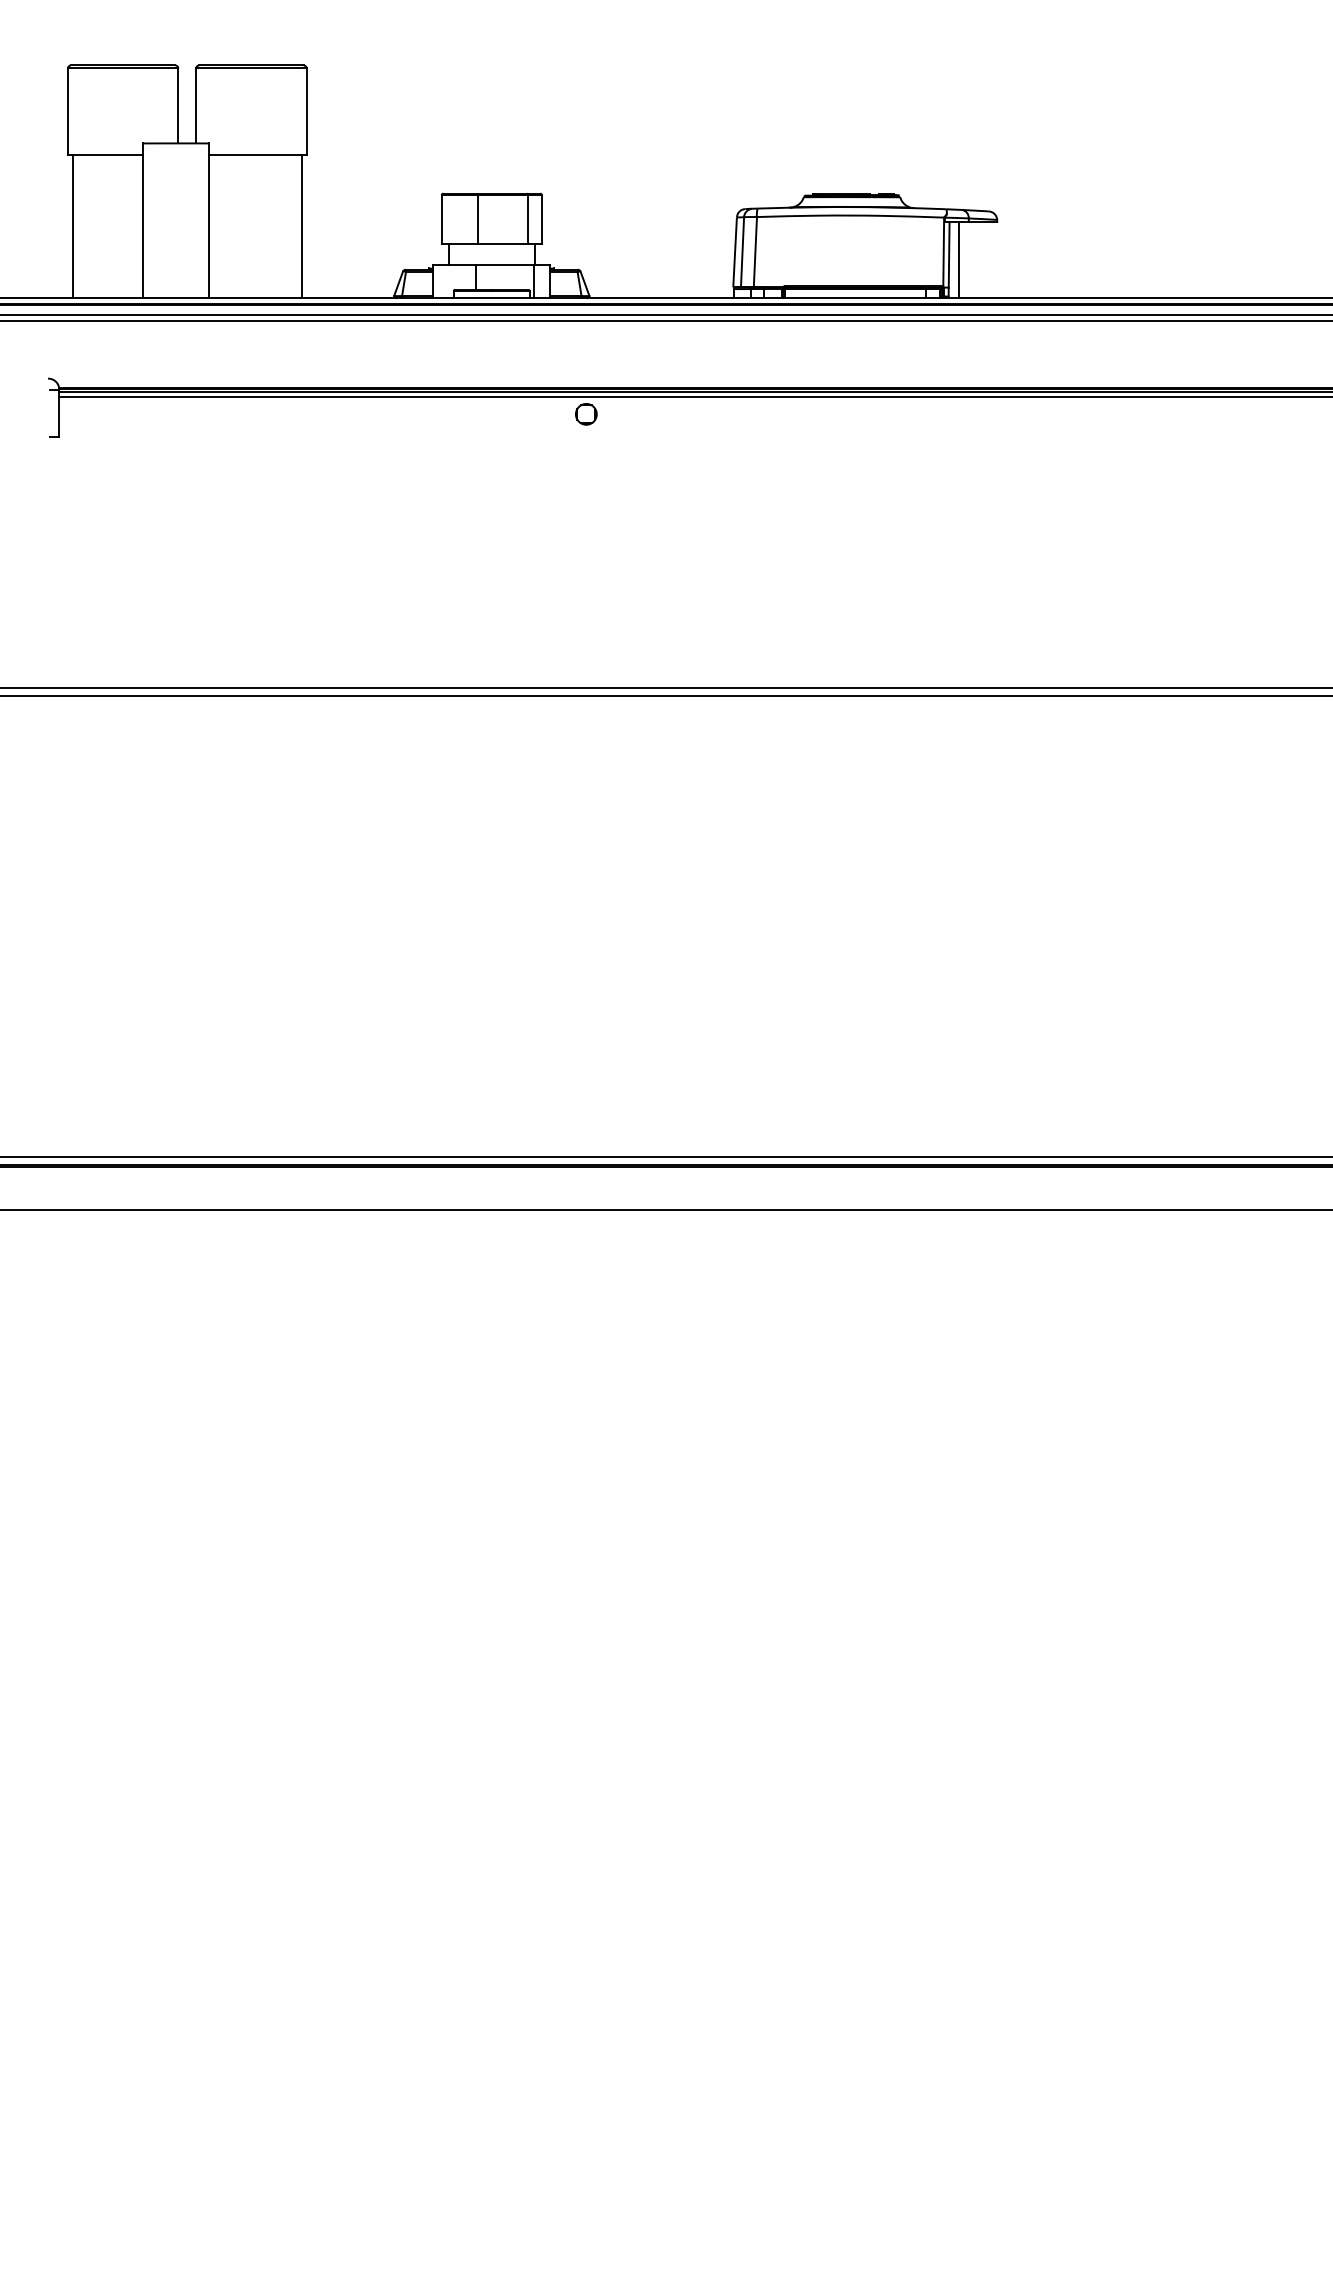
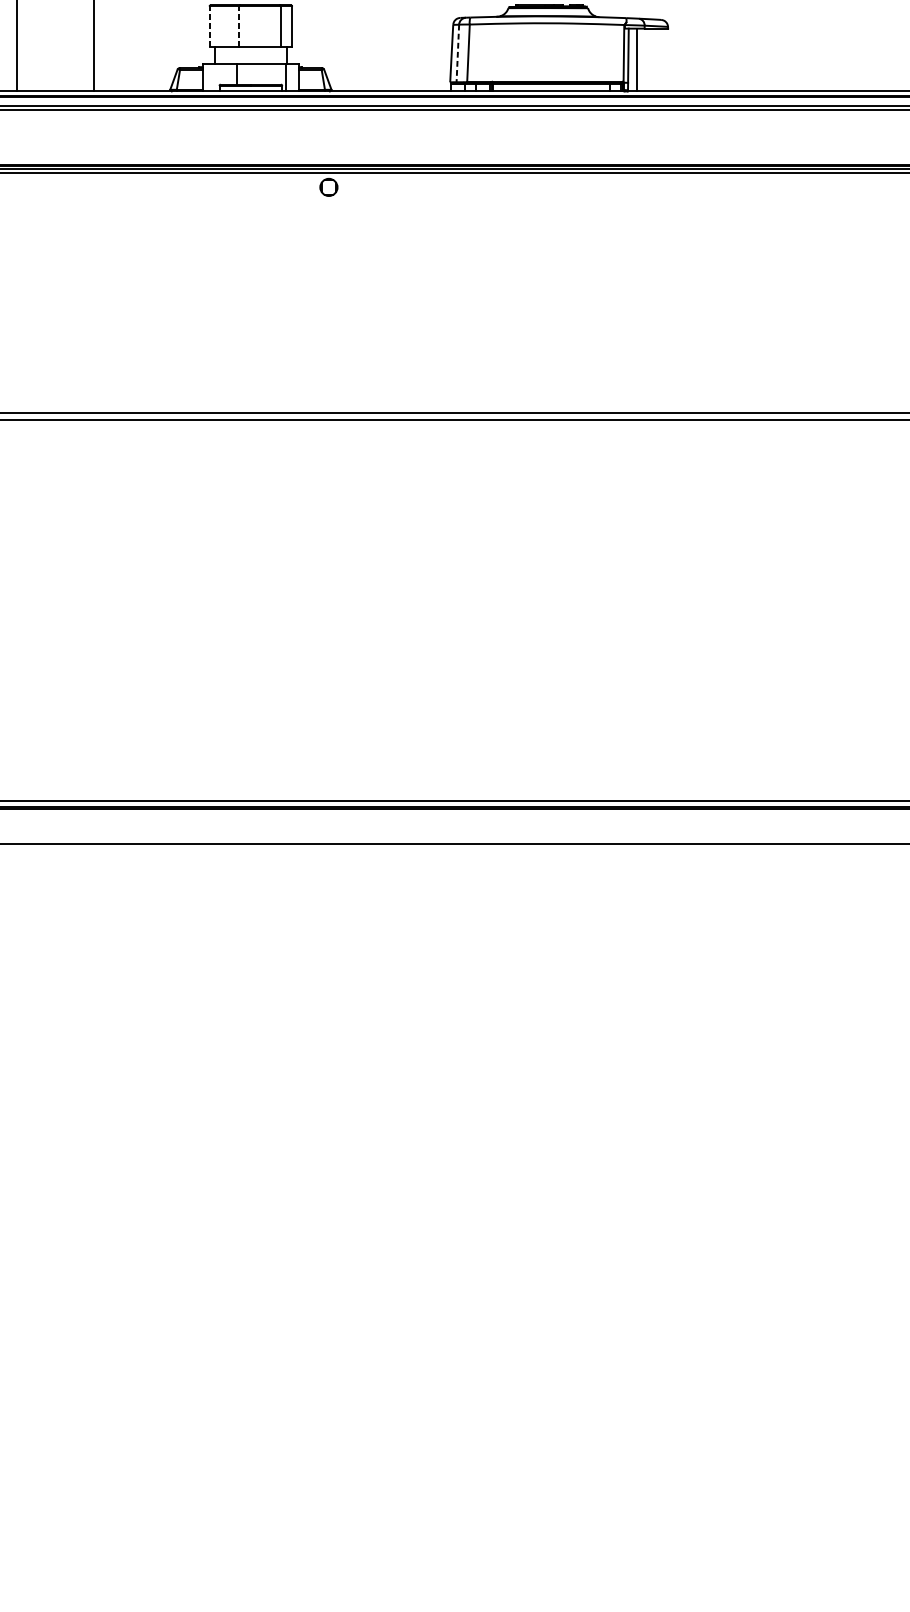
line: (441, 219) -> (209, 26), solid -> dashed
line: (477, 219) -> (239, 26), solid -> dashed
line: (742, 252) -> (457, 53), solid -> dashed

